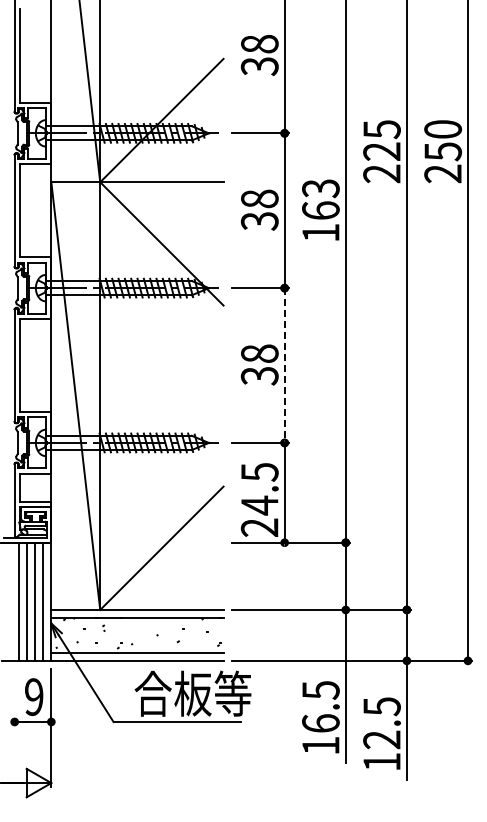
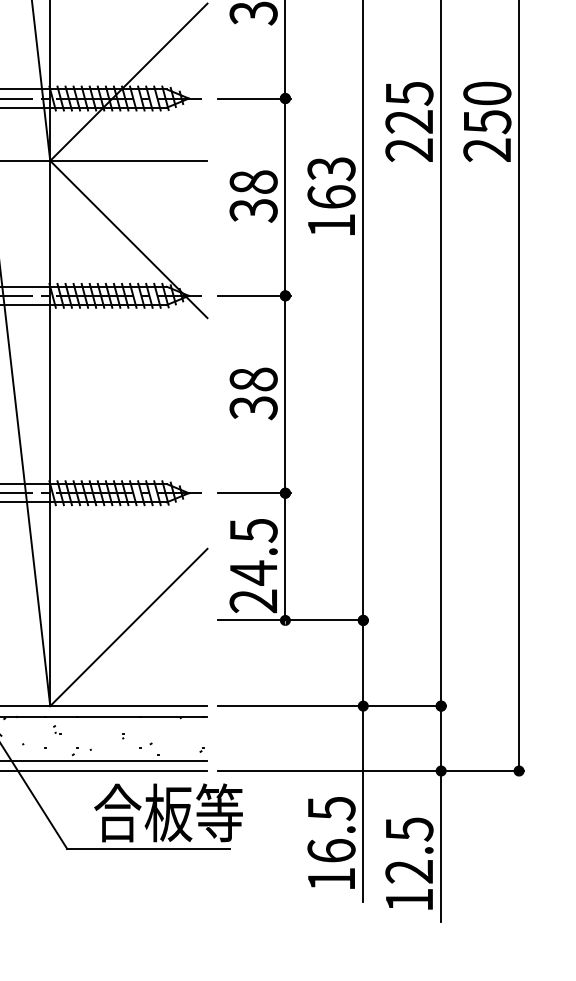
line: (284, 366) -> (285, 395), dashed -> solid
part: (81, 635) -> (26, 738), size x0.62
part: (180, 635) -> (152, 738), size x0.62

